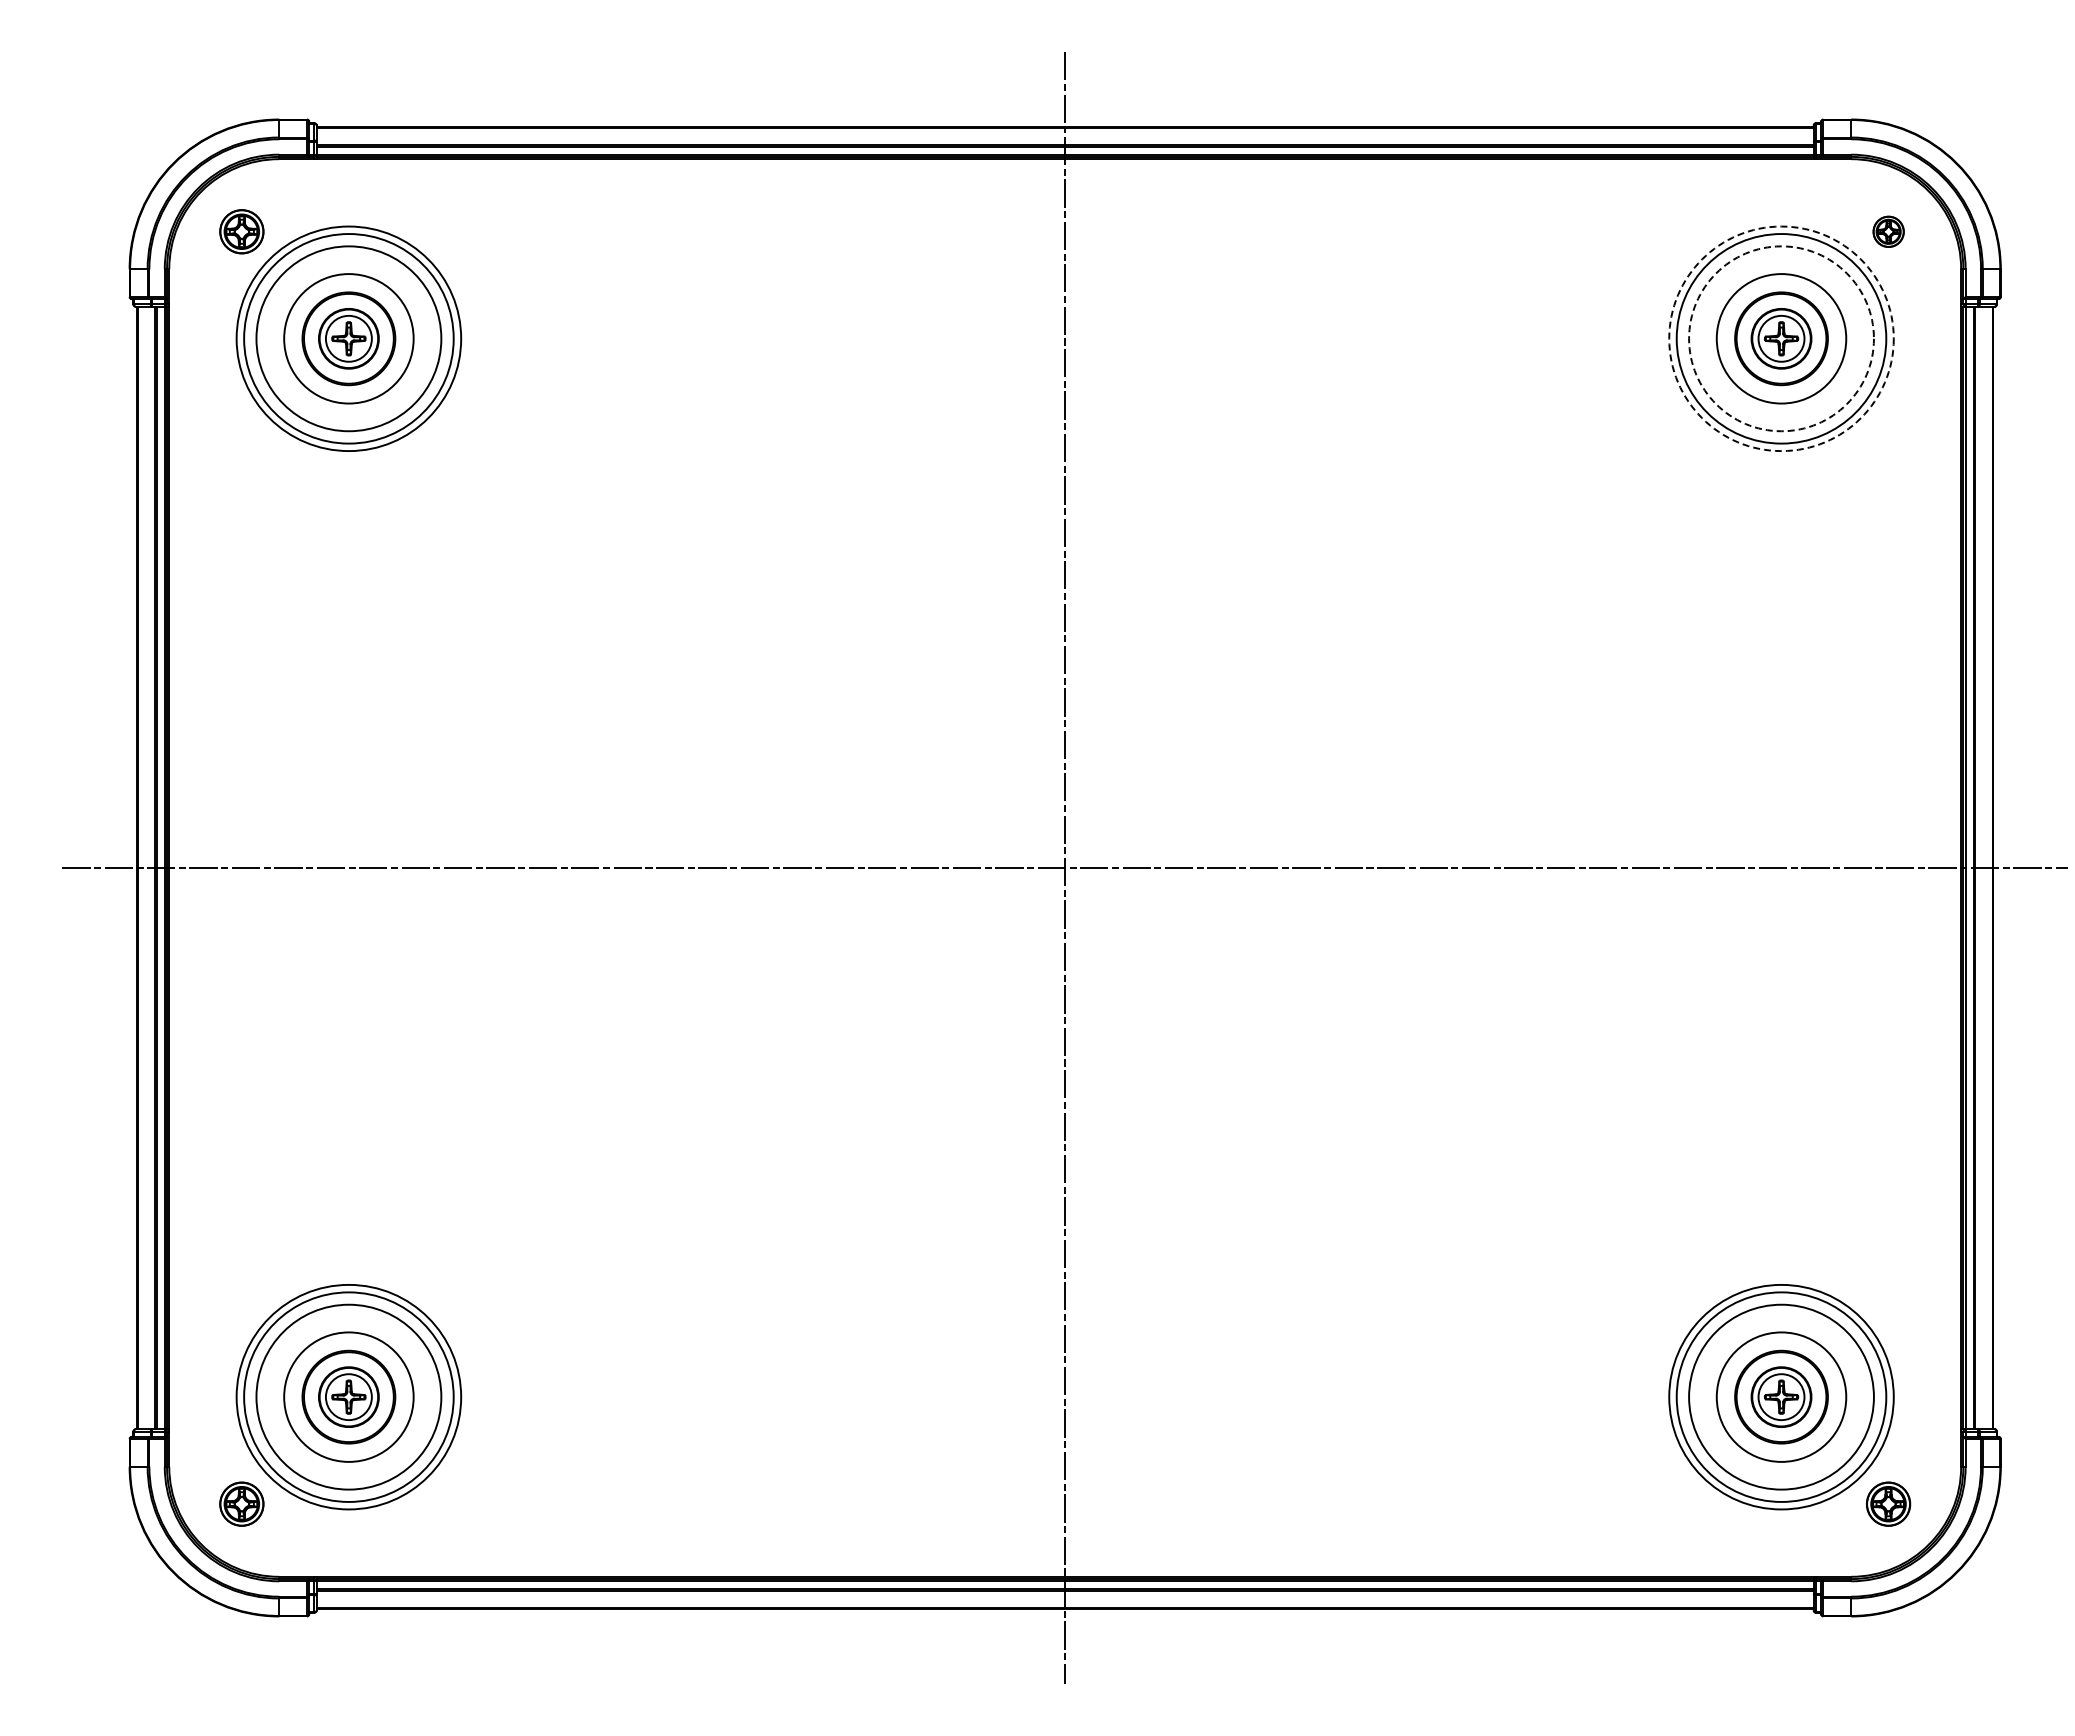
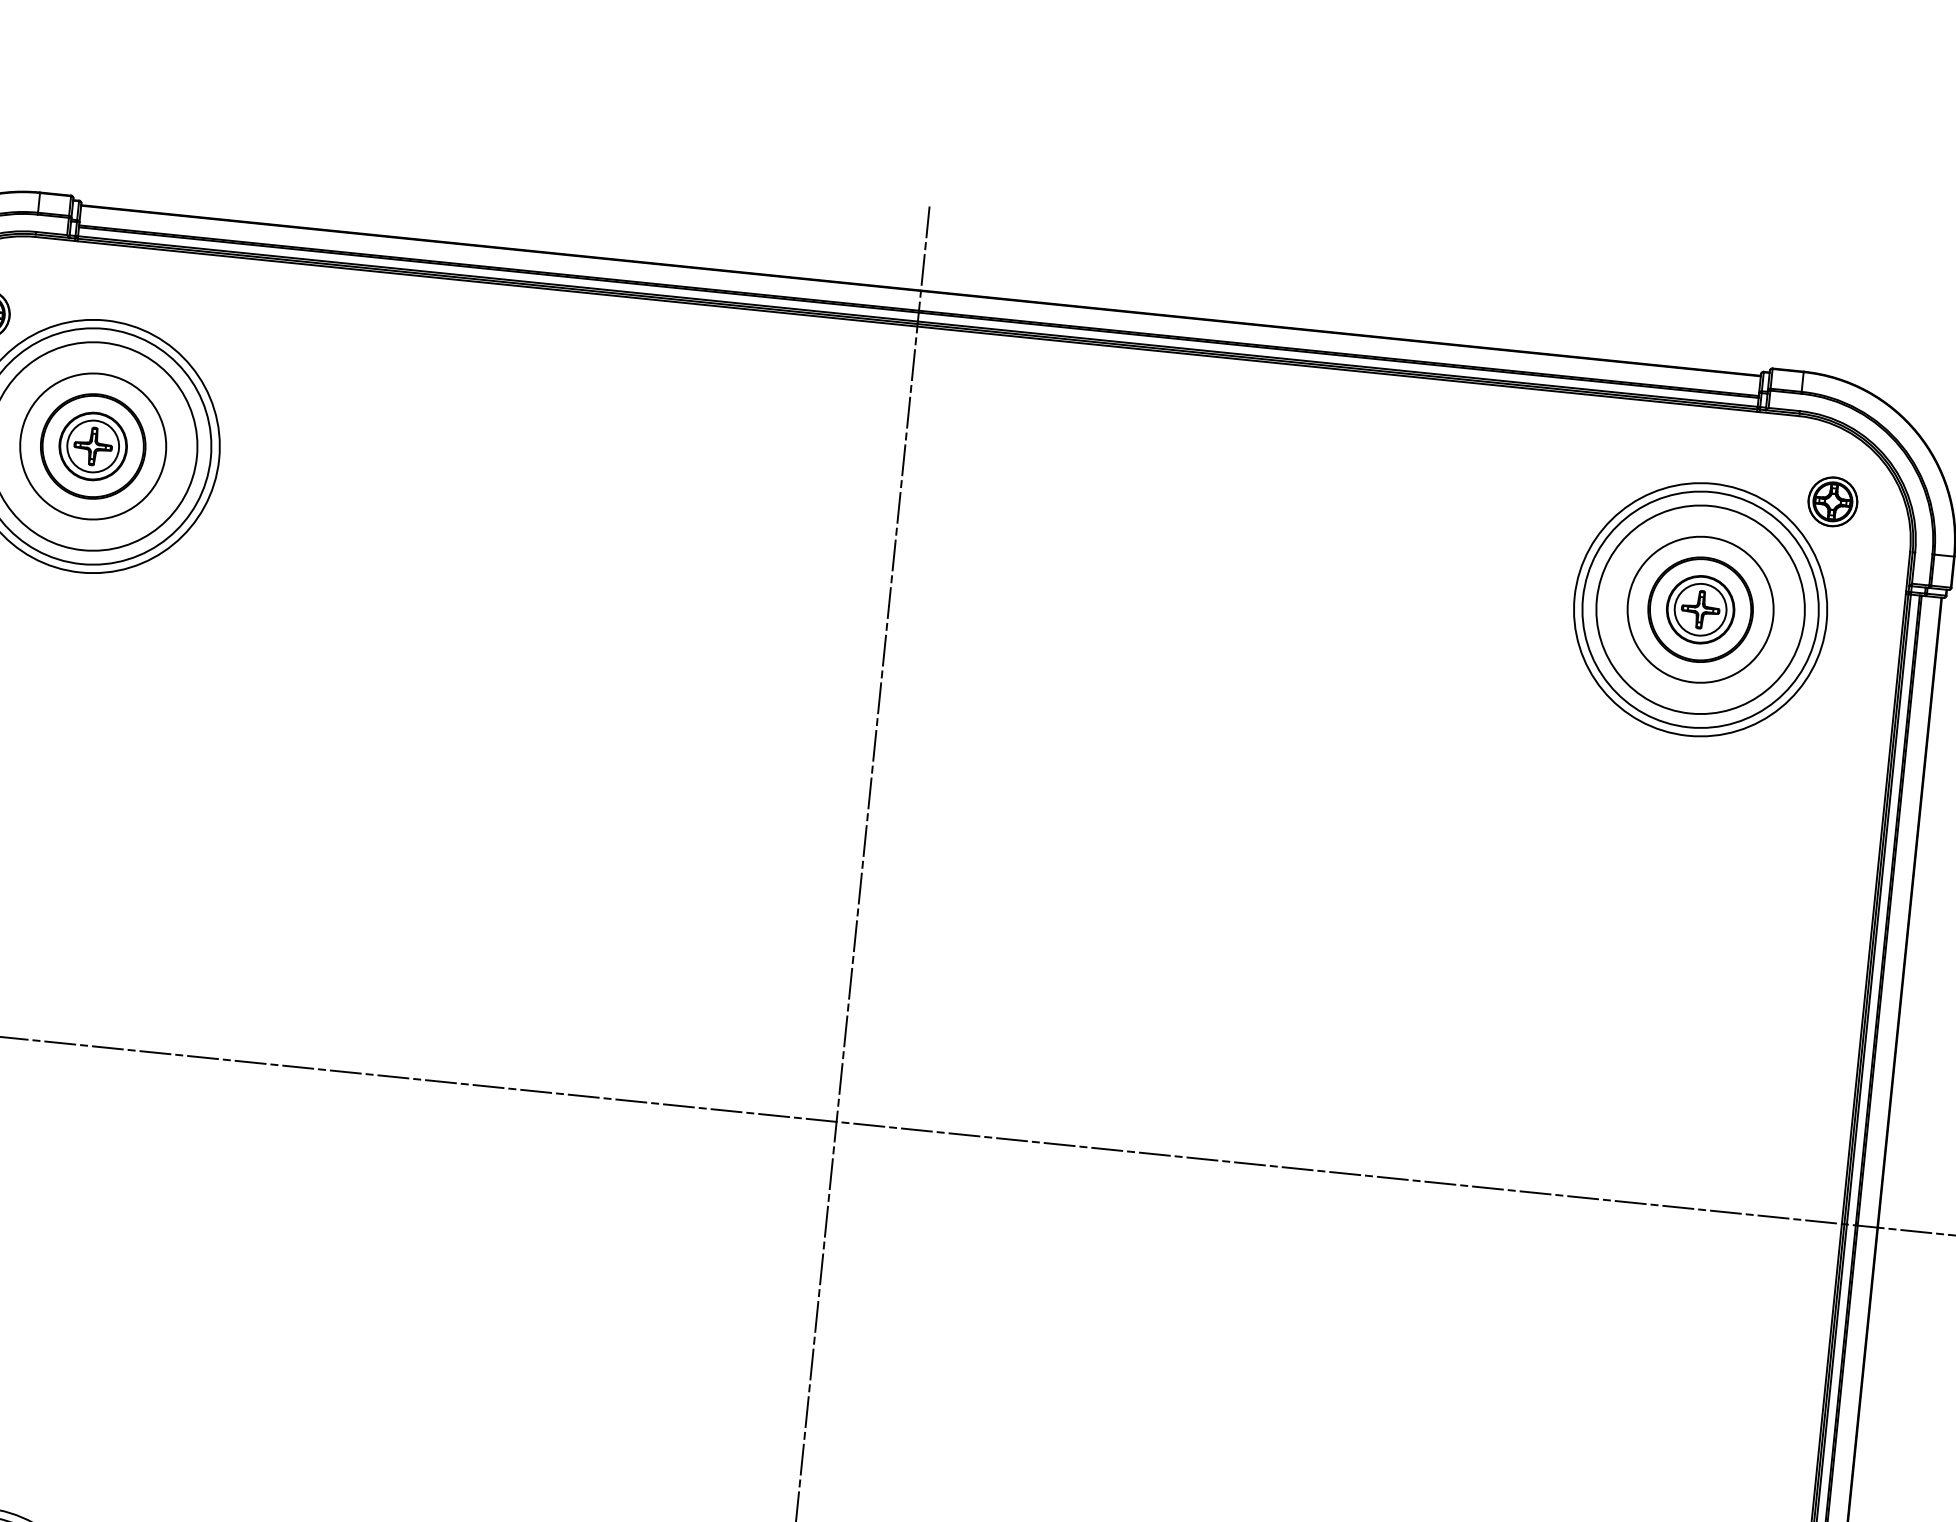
part: (1888, 231) -> (1832, 501), size x1.43
circle: (1781, 338) -> (1700, 609), dashed -> solid
circle: (1781, 338) -> (1700, 609), dashed -> solid

